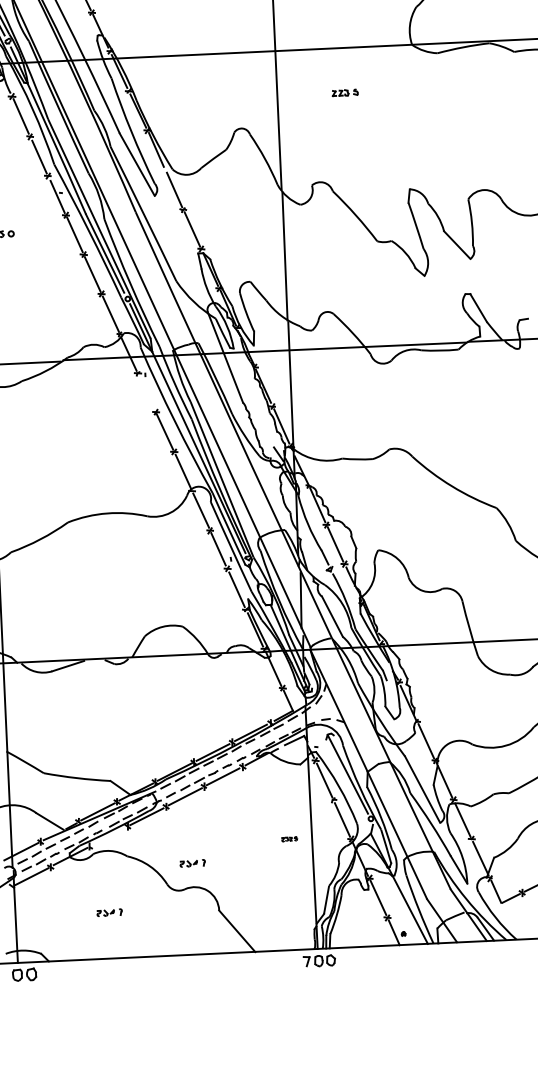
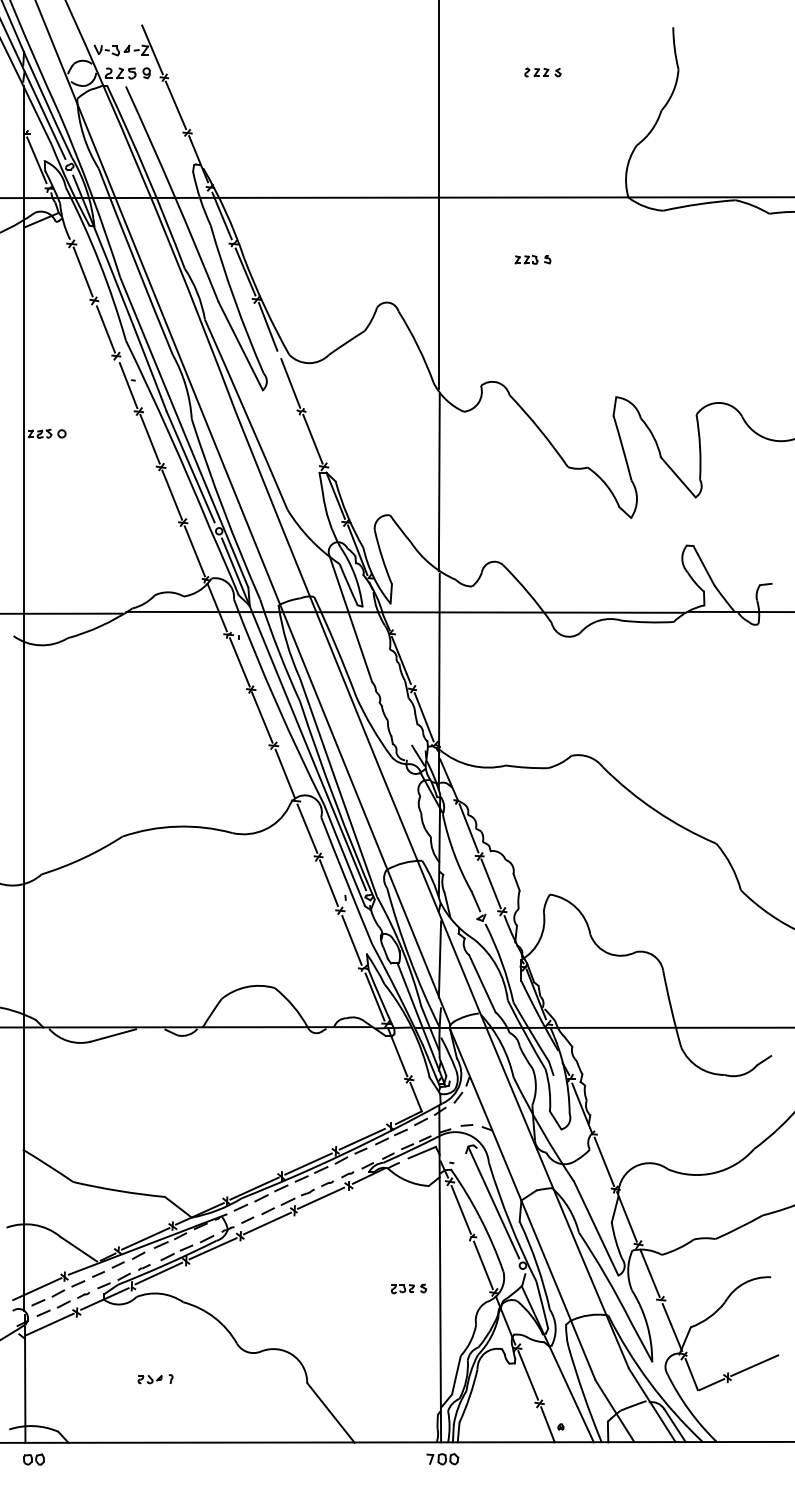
line: (146, 393) -> (239, 662), added
line: (108, 836) -> (158, 1273), added
part: (289, 839) -> (409, 1288), size x1.67
part: (192, 863) -> (273, 1316), removed
part: (319, 961) -> (442, 1459), size x0.71
part: (24, 974) -> (33, 1459), size x0.62

